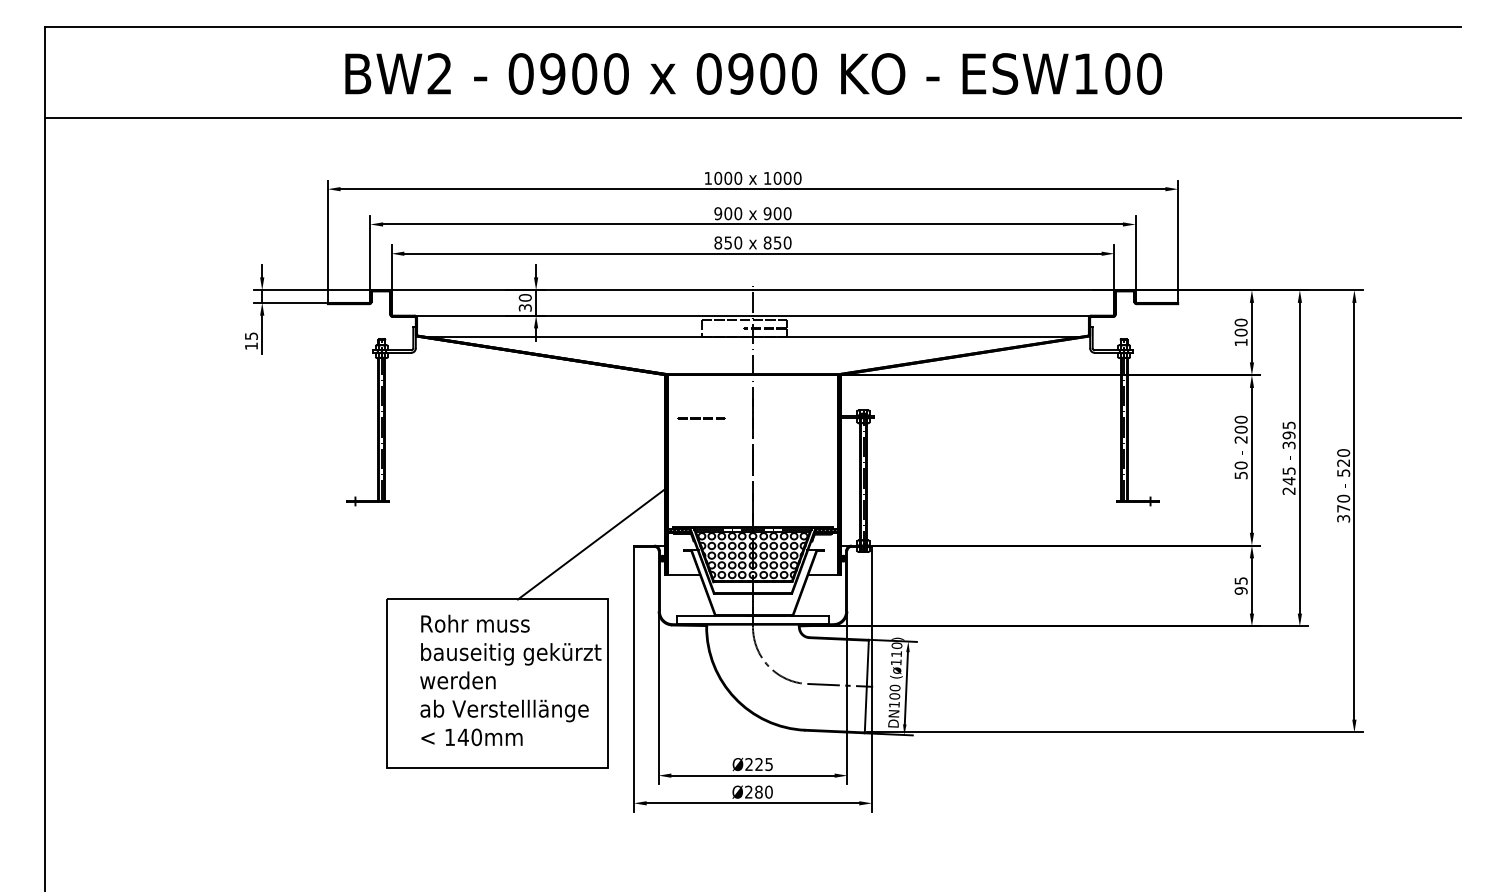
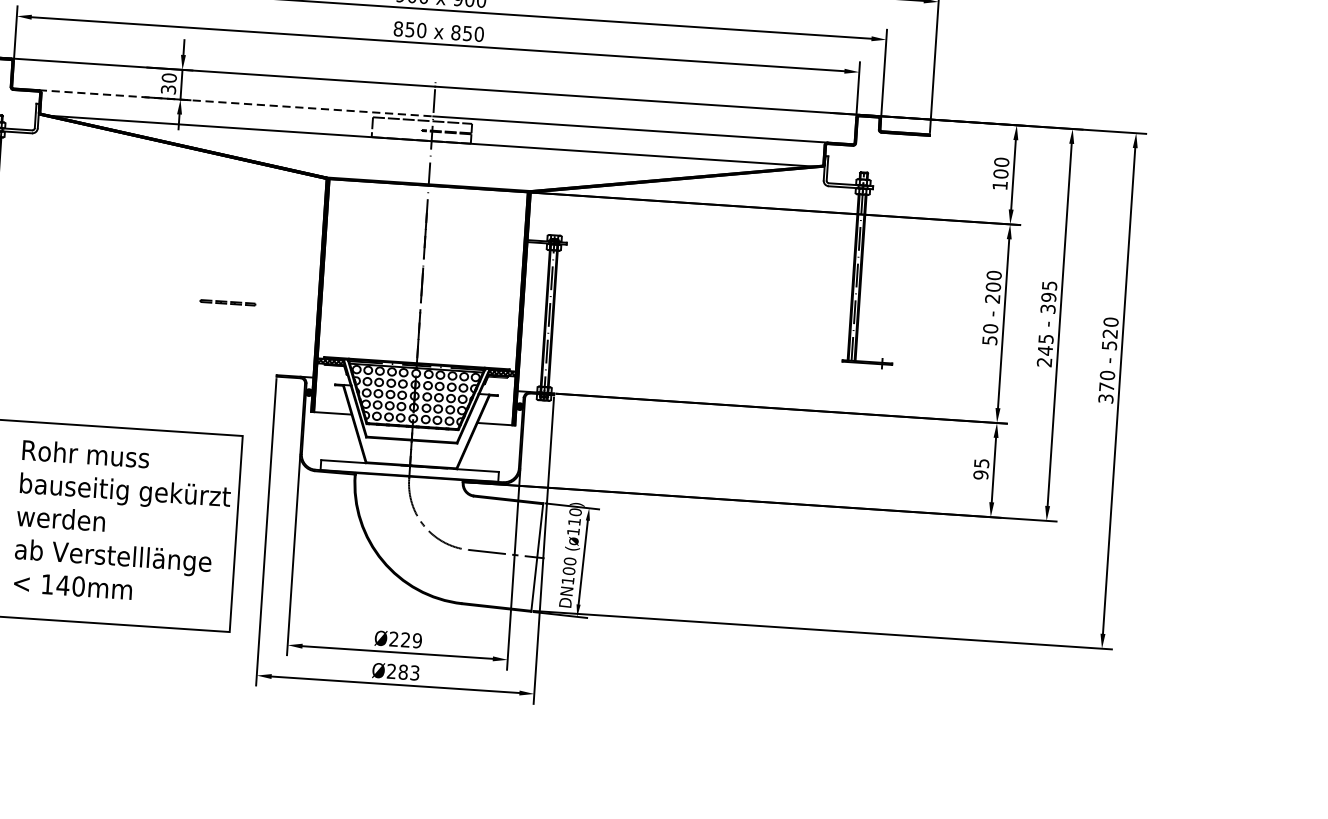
line: (584, 315) -> (236, 103), solid -> dashed
line: (700, 418) -> (227, 302), moved
line: (592, 543) -> (228, 369), removed
text: (769, 764) -> (417, 640), Ø225 -> Ø229
text: (768, 791) -> (414, 672), Ø280 -> Ø283

